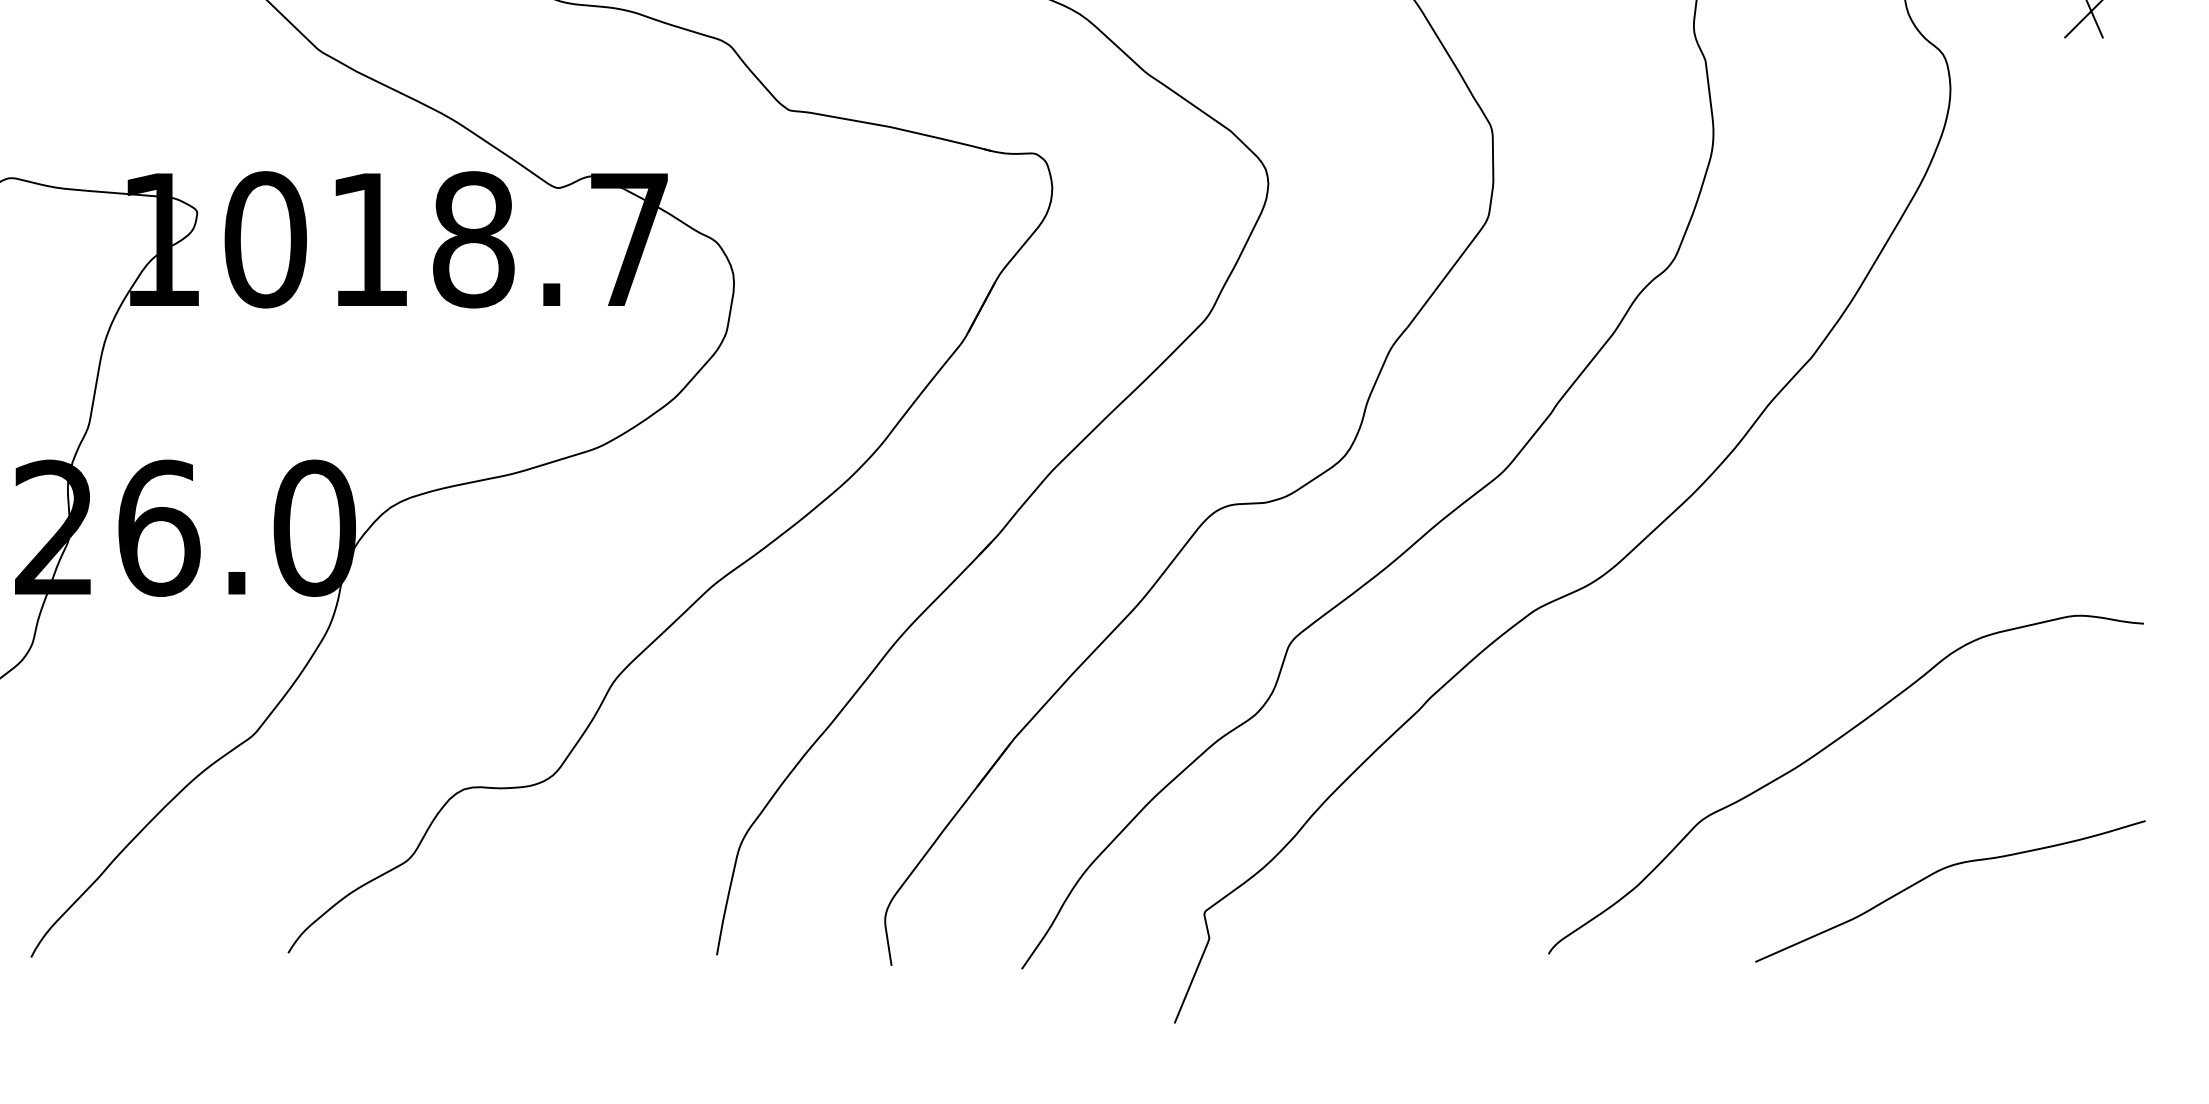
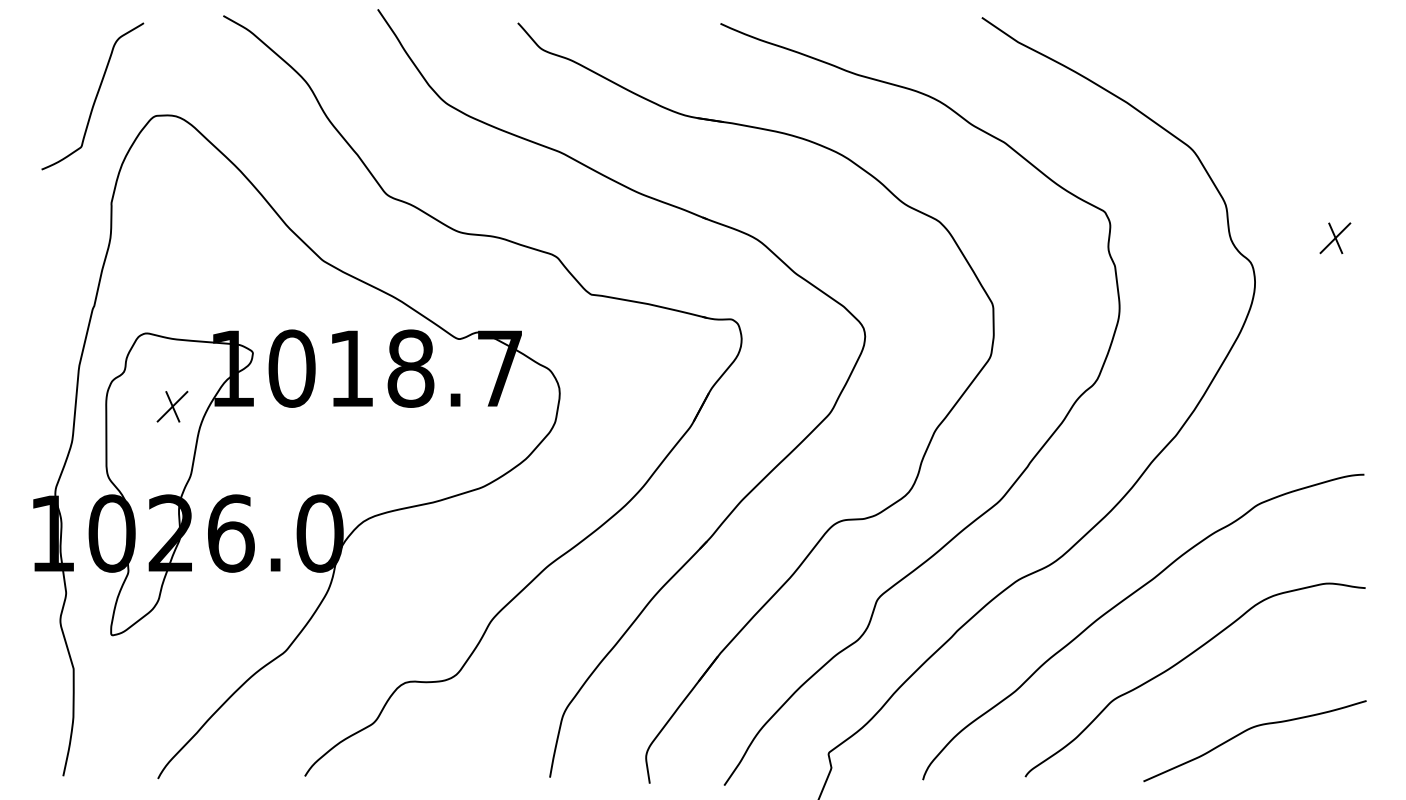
part: (56, 305) -> (172, 406), added
curve: (1723, 645) -> (1125, 600), added

